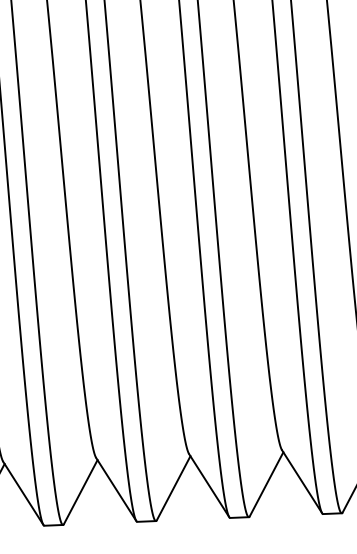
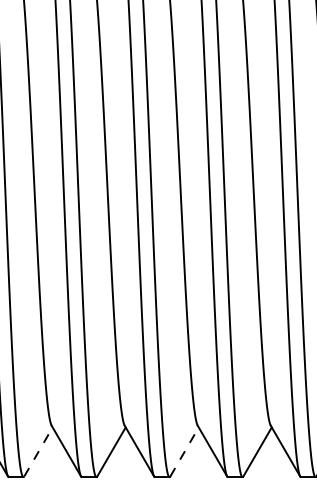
line: (266, 483) -> (184, 451), solid -> dashed
line: (80, 491) -> (38, 451), solid -> dashed

